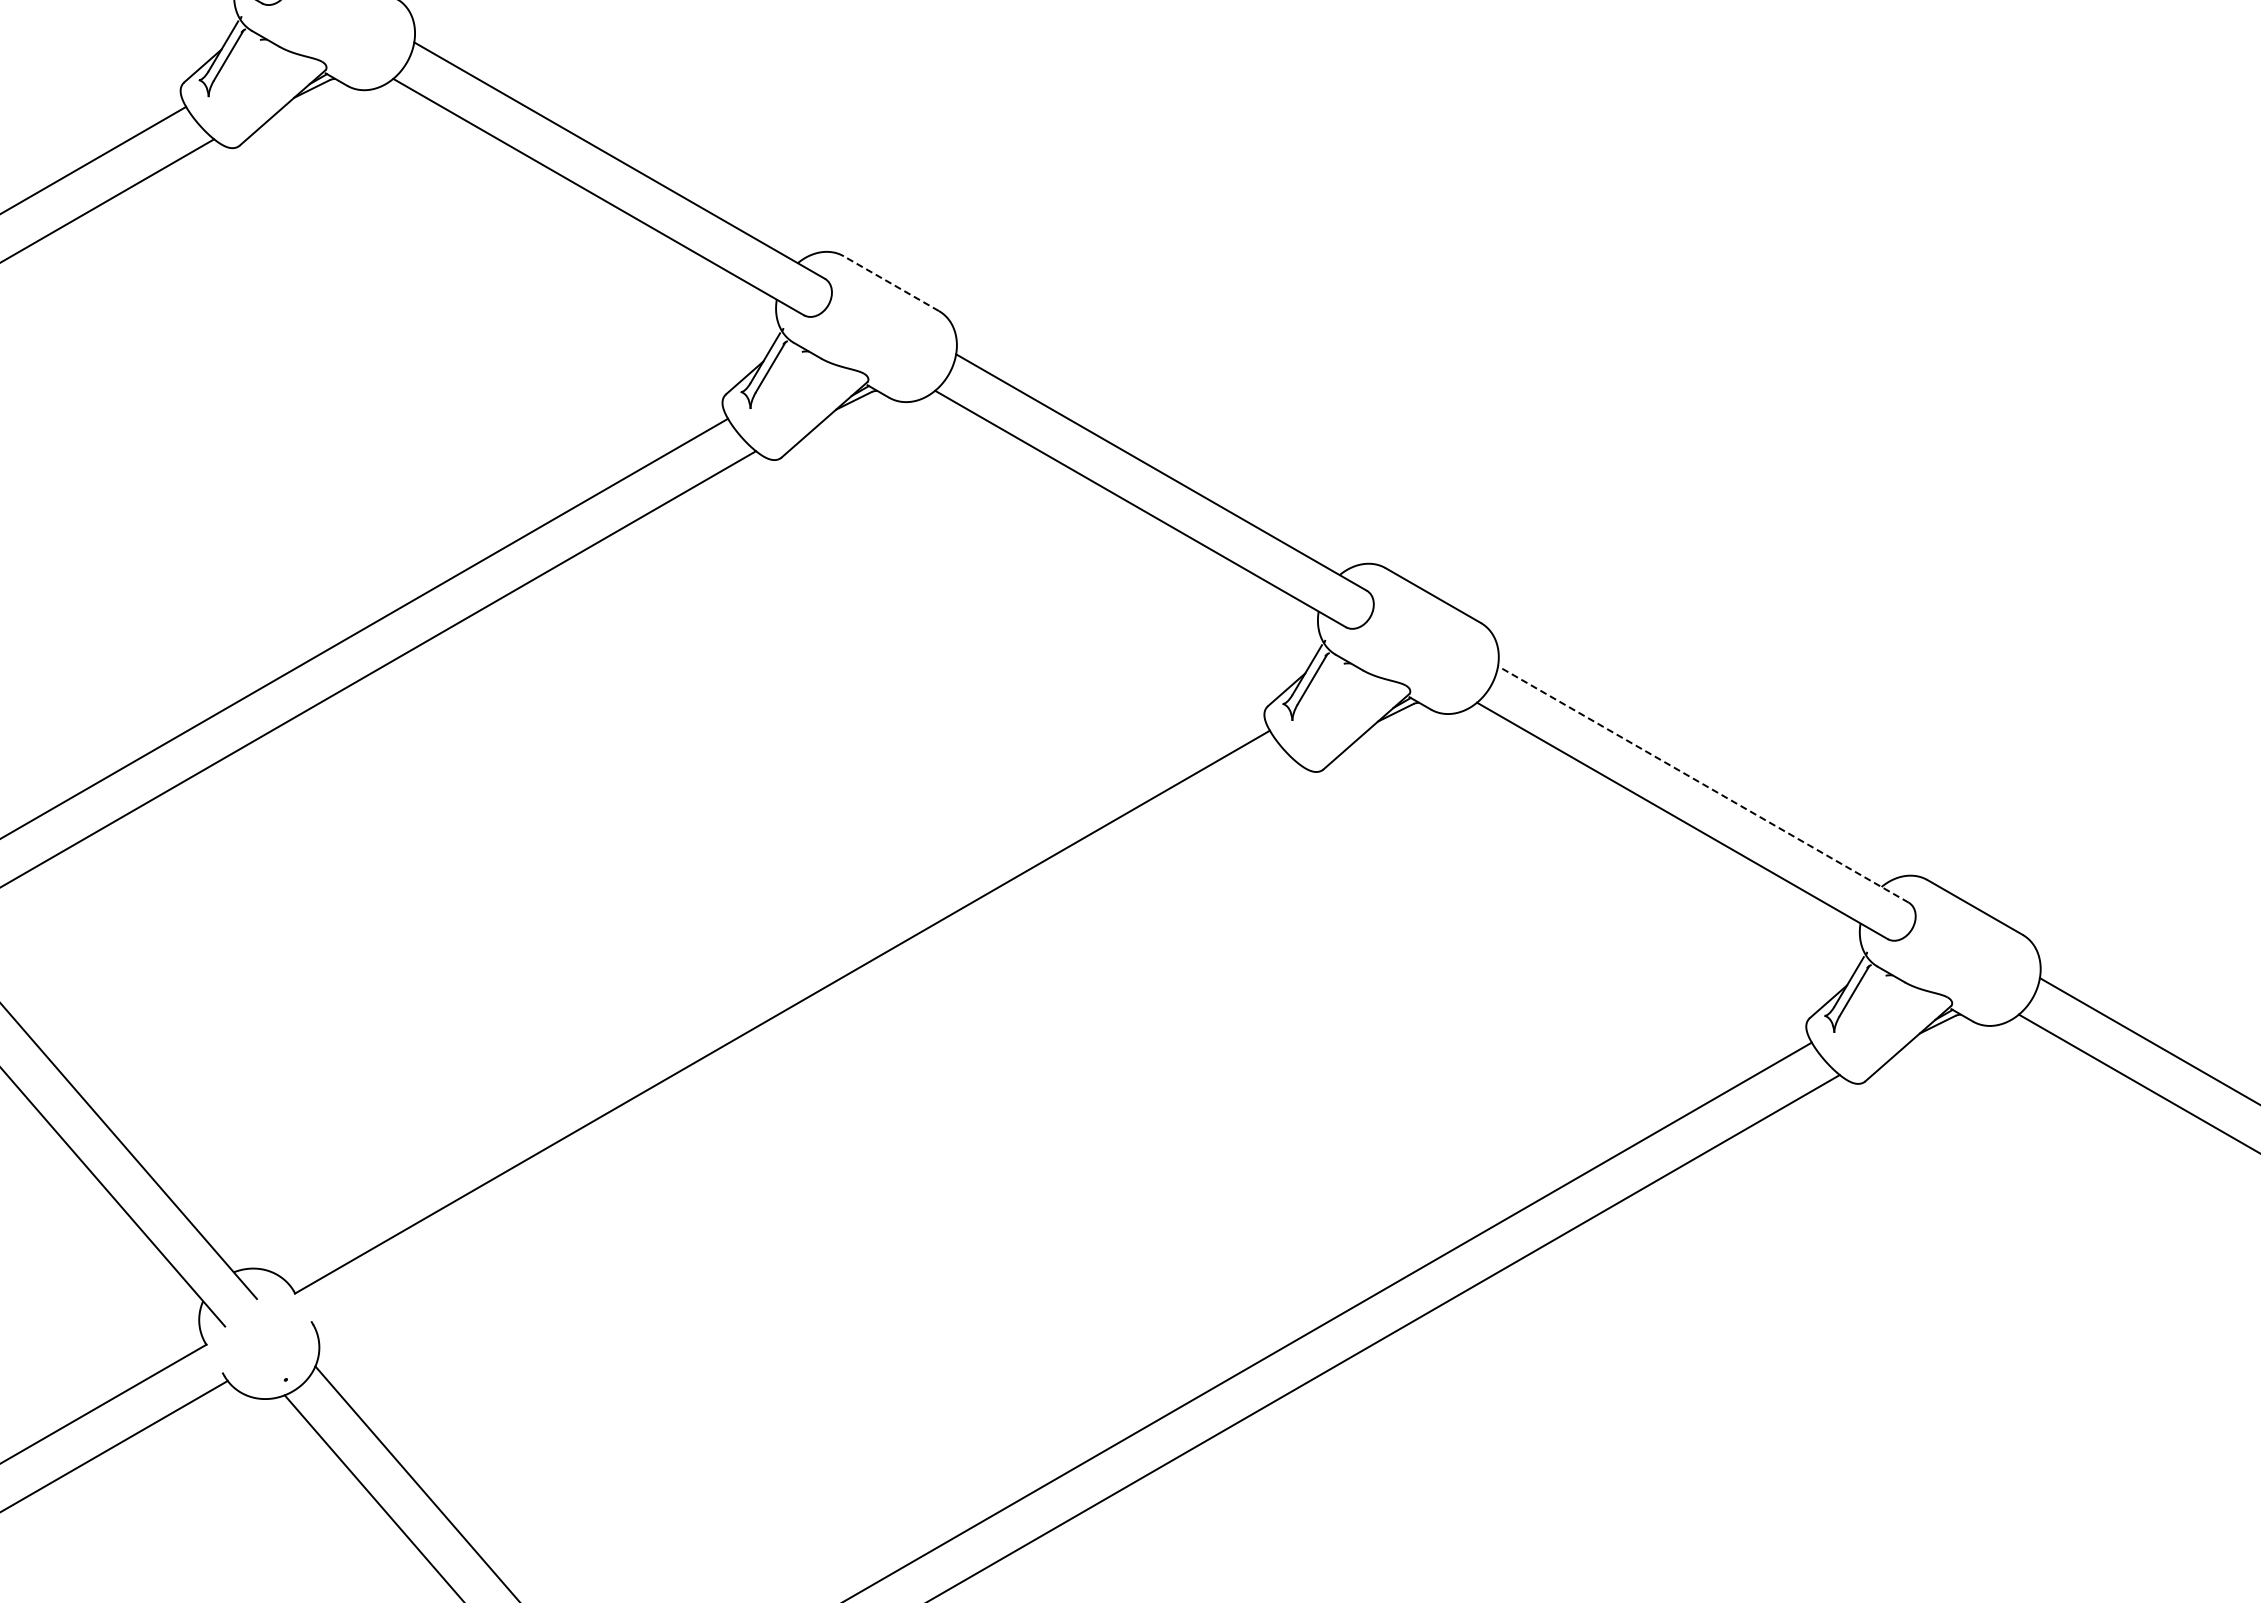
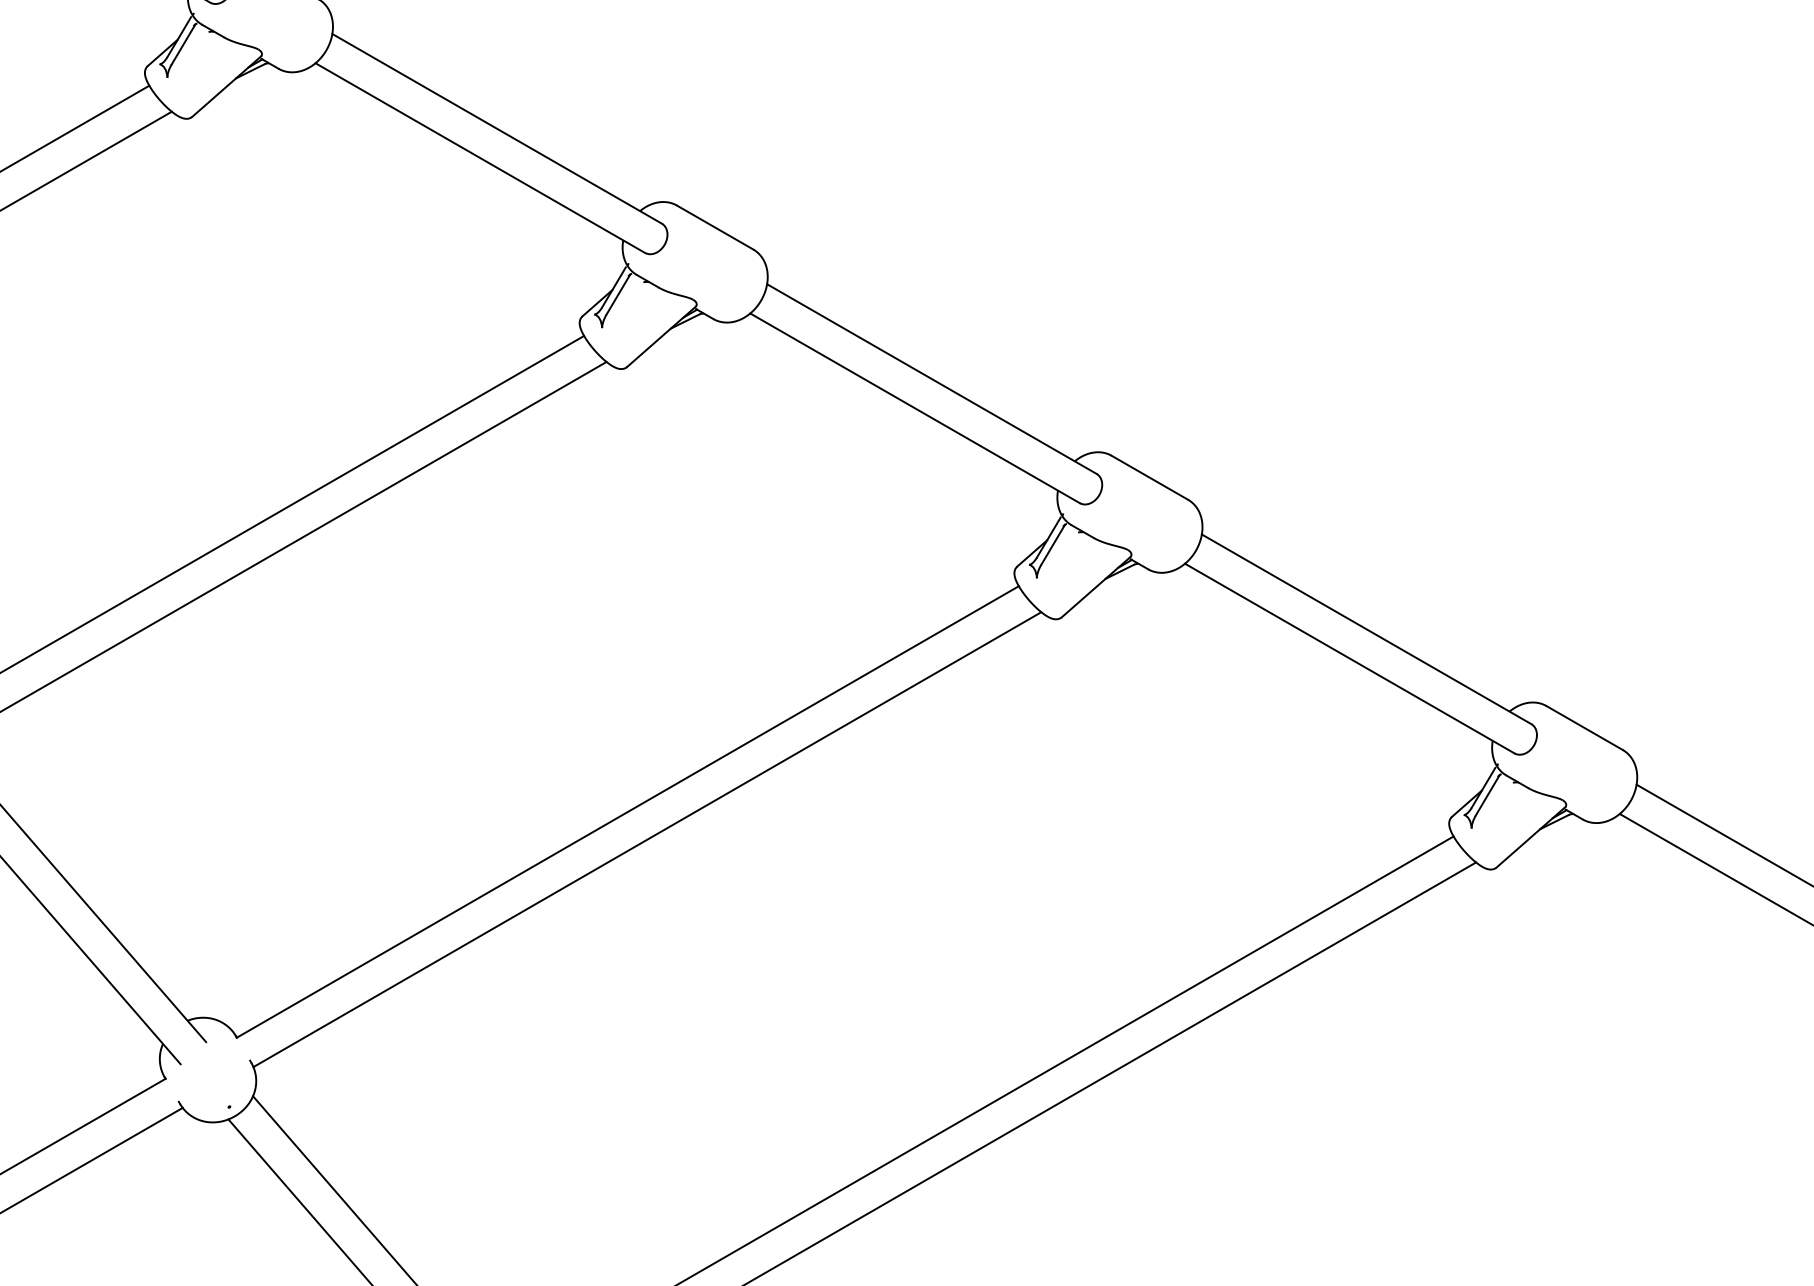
line: (891, 283) -> (715, 227), dashed -> solid
line: (1703, 784) -> (1366, 629), dashed -> solid
line: (806, 1046) -> (647, 839), added

